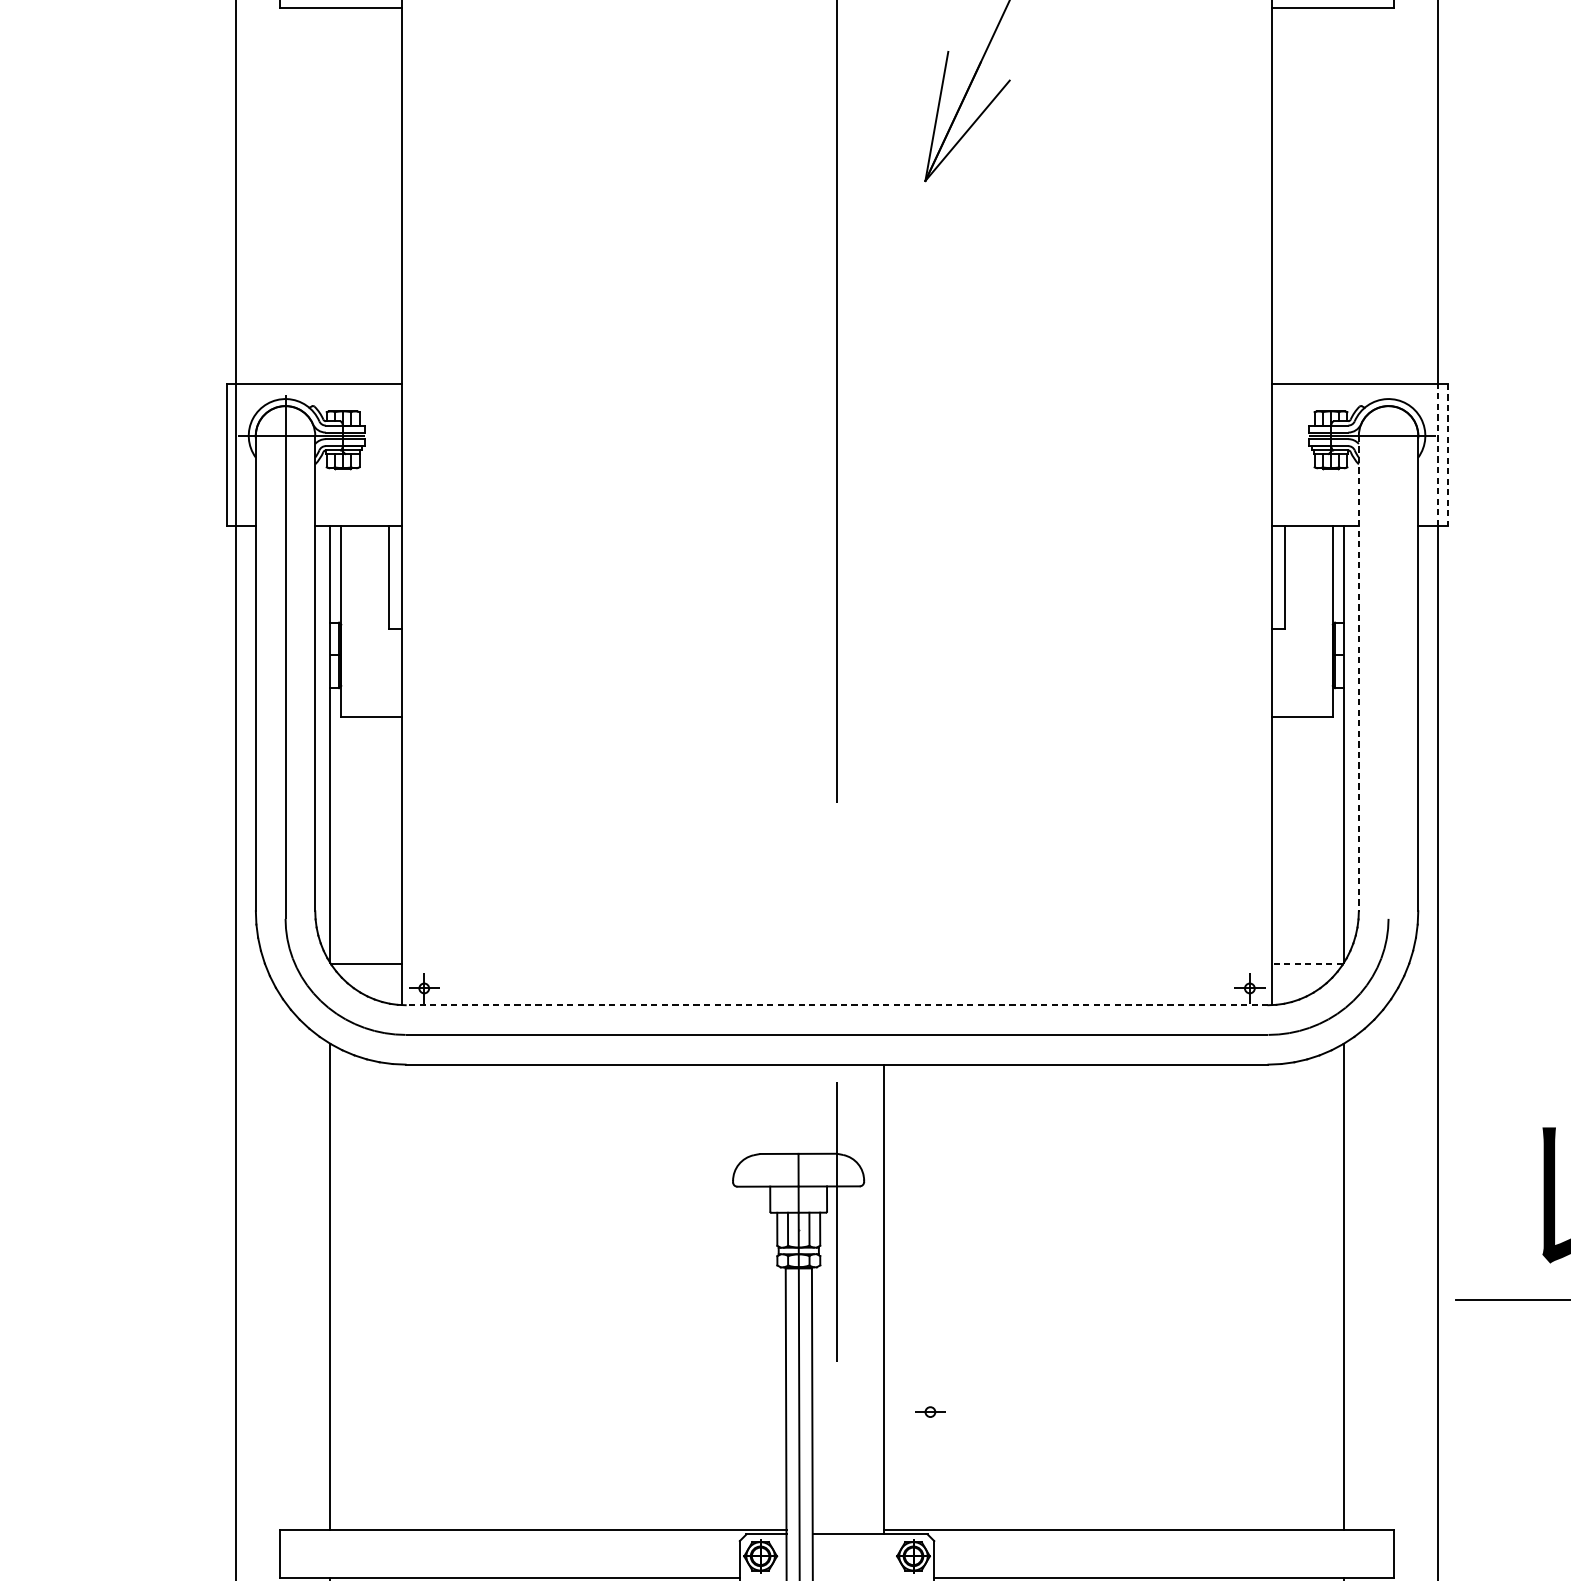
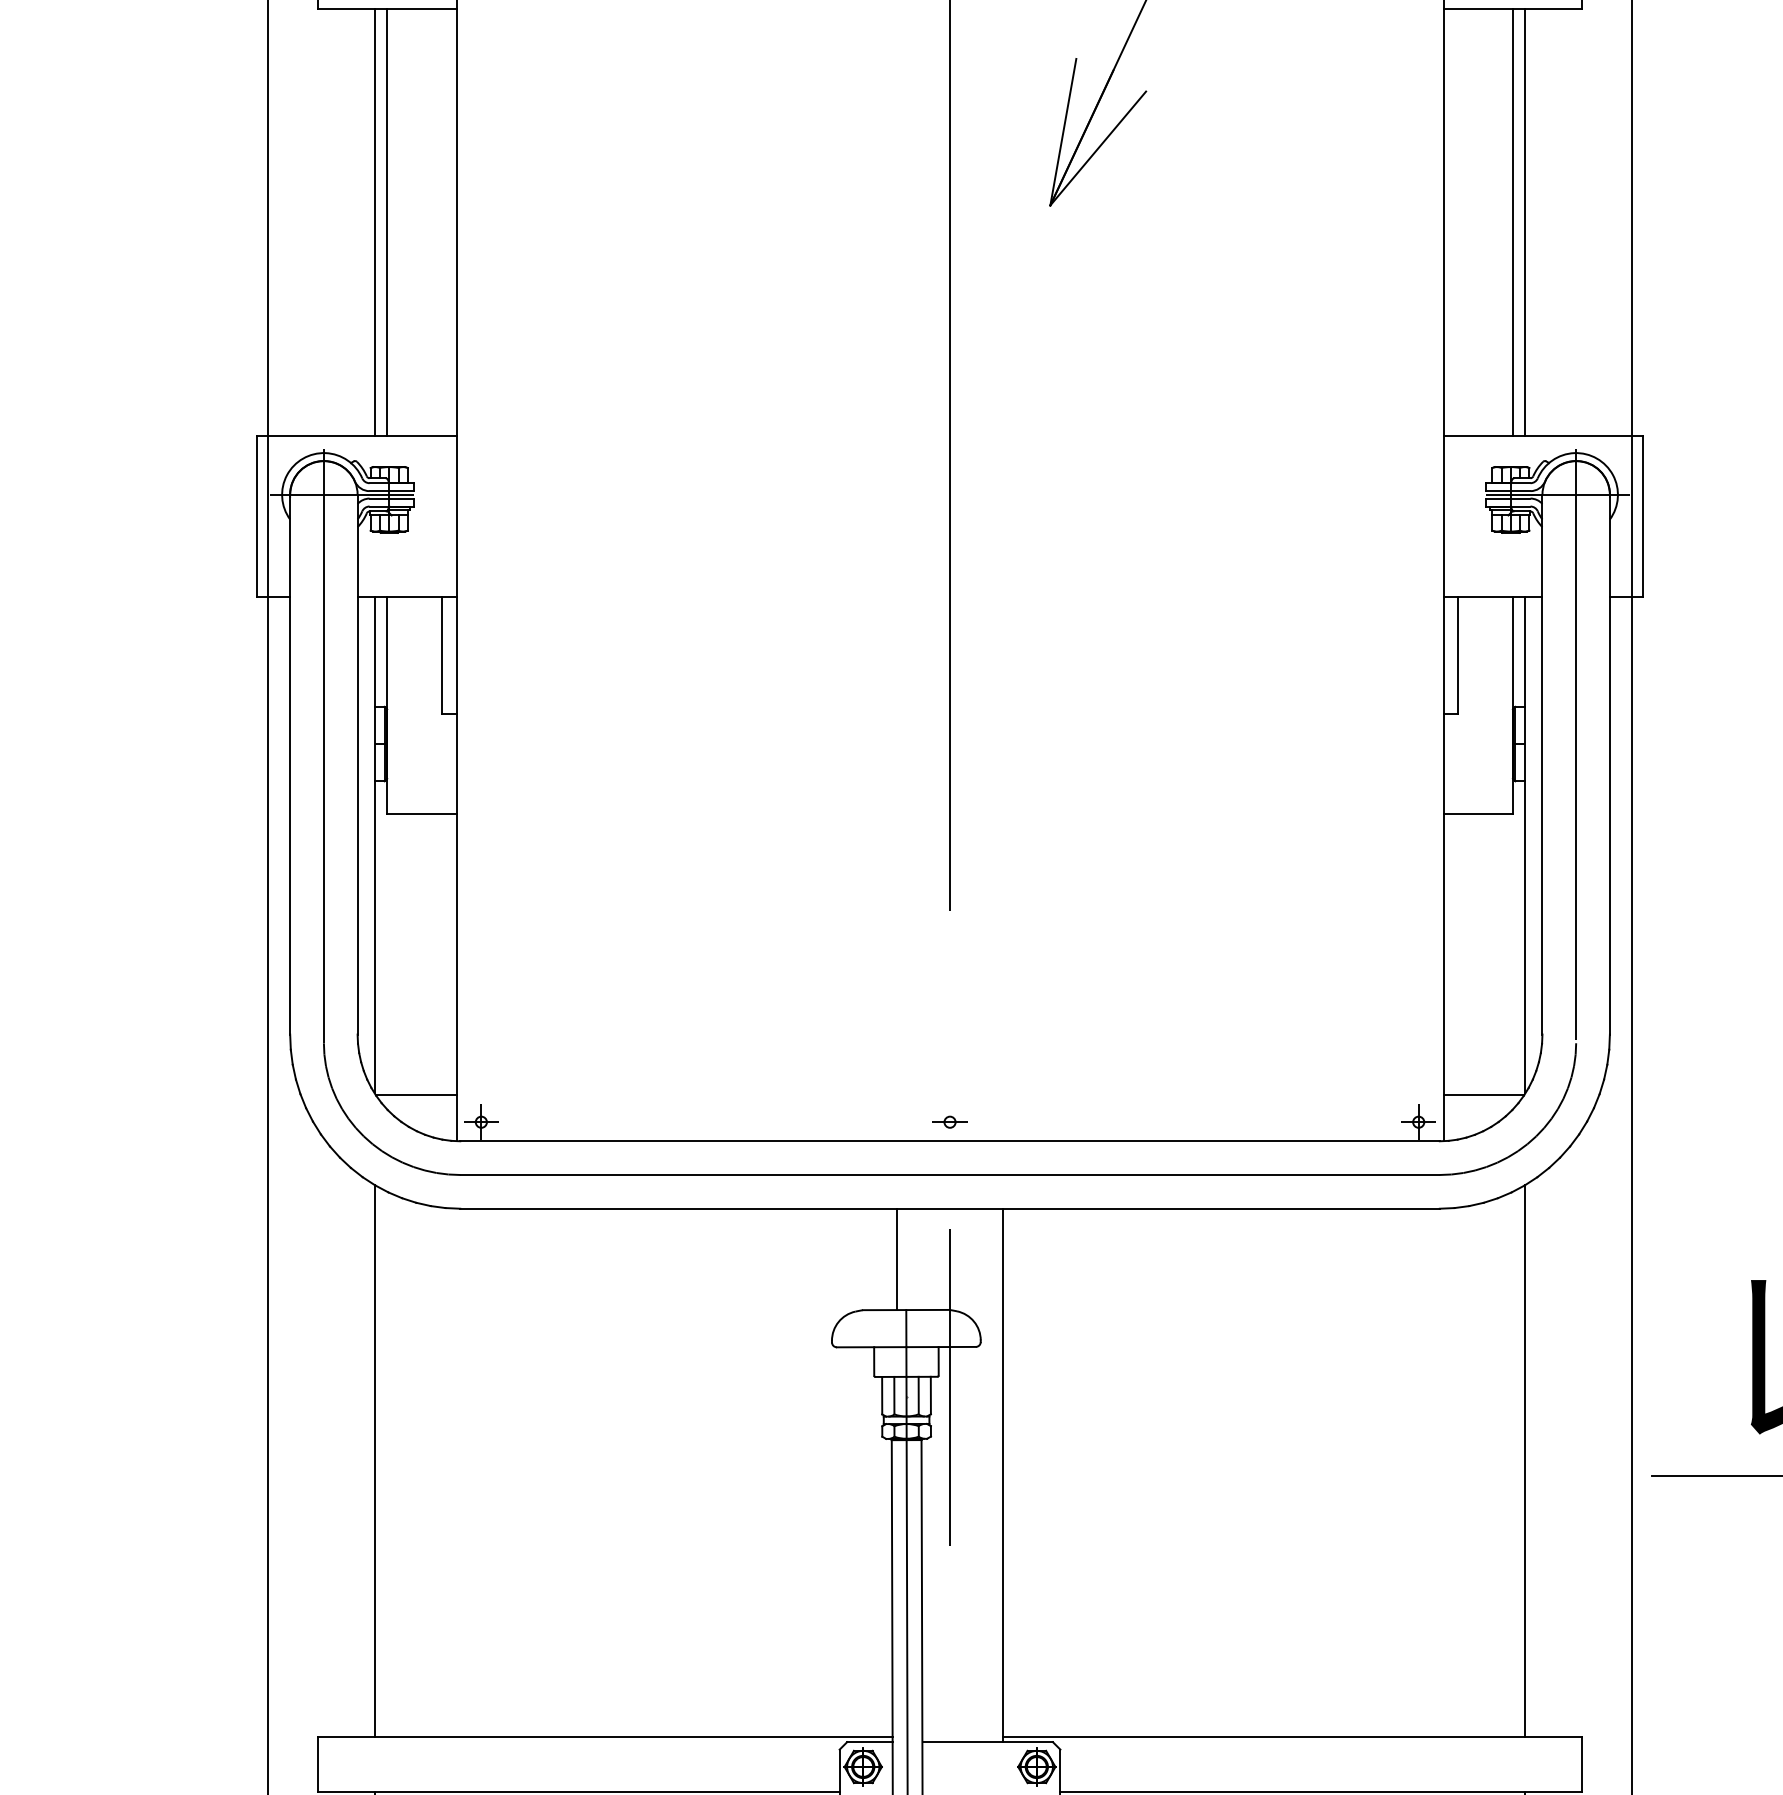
line: (330, 195) -> (374, 221), added
line: (341, 195) -> (387, 221), added
line: (1332, 195) -> (1512, 221), added
line: (1343, 195) -> (1525, 221), added
line: (1437, 454) -> (1631, 516), dashed -> solid
line: (1447, 454) -> (1643, 516), dashed -> solid
line: (1388, 654) -> (1576, 743), added
line: (1358, 674) -> (1542, 765), dashed -> solid
line: (1306, 964) -> (1483, 1094), dashed -> solid
line: (837, 1005) -> (950, 1141), dashed -> solid
line: (790, 1109) -> (897, 1259), added
part: (929, 1411) -> (949, 1121), moved

